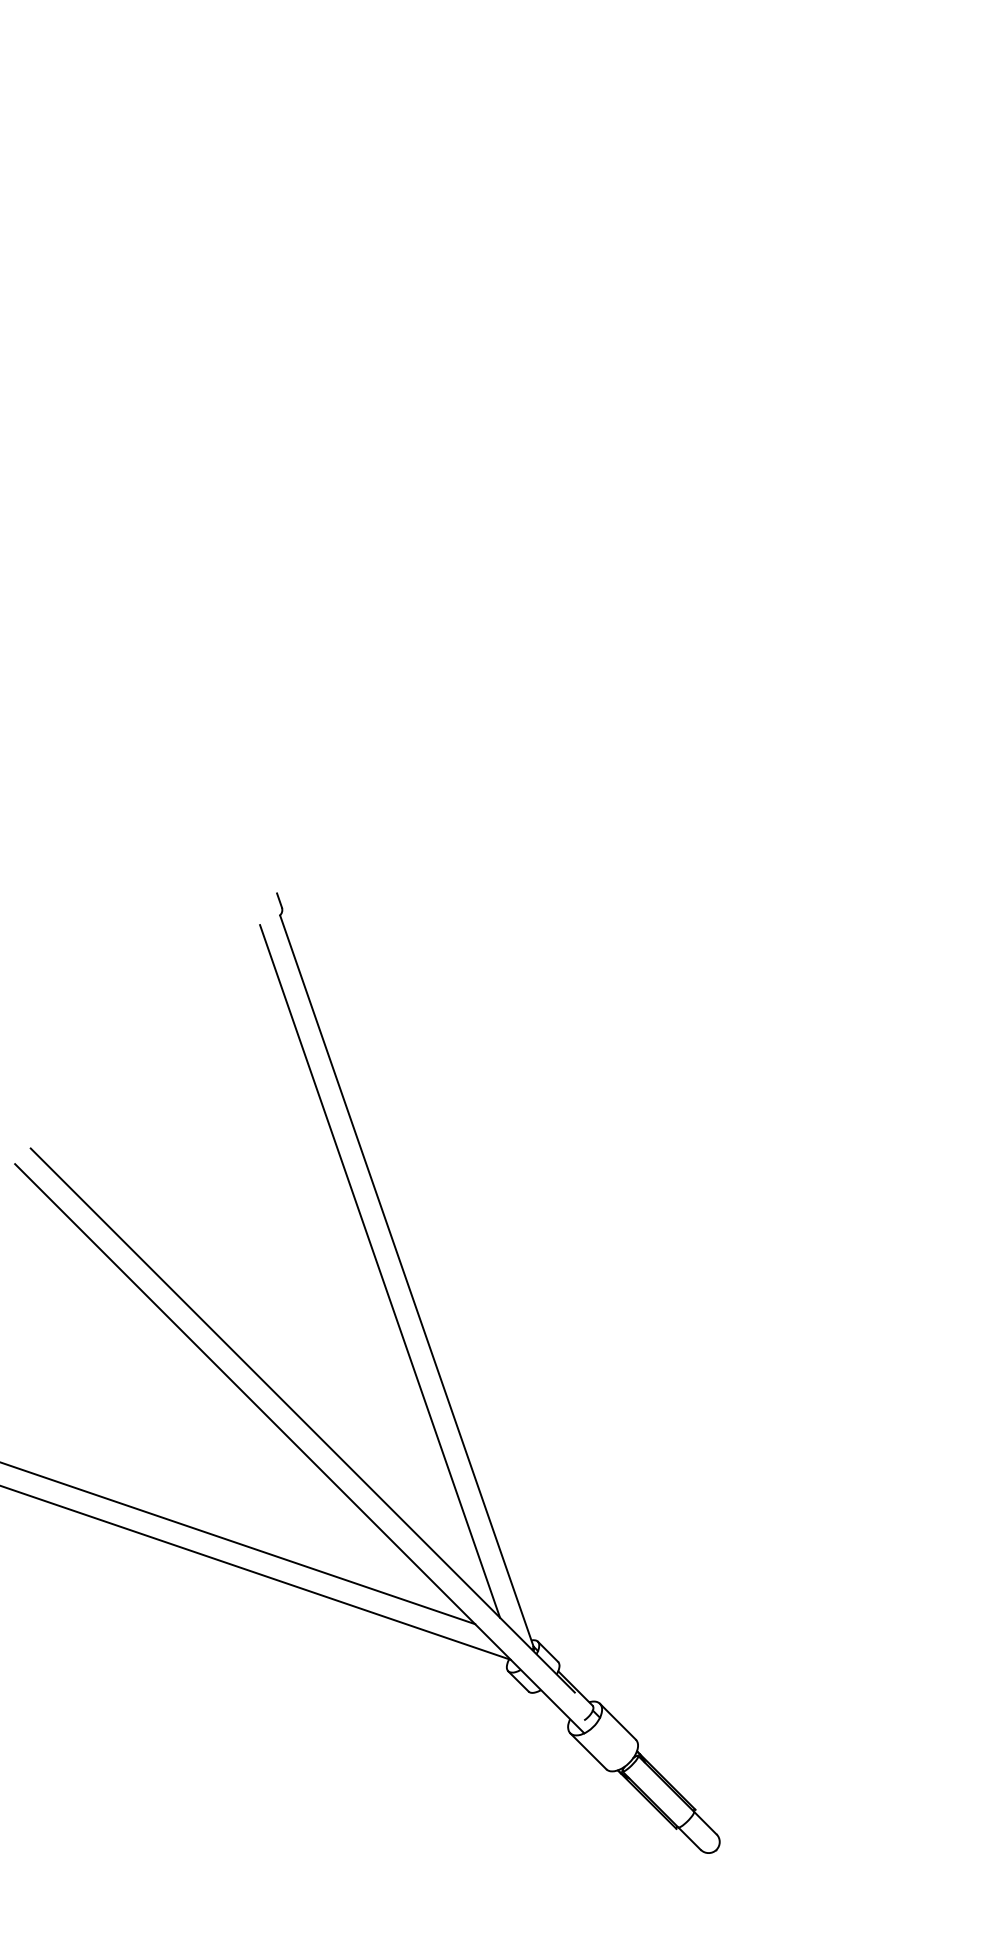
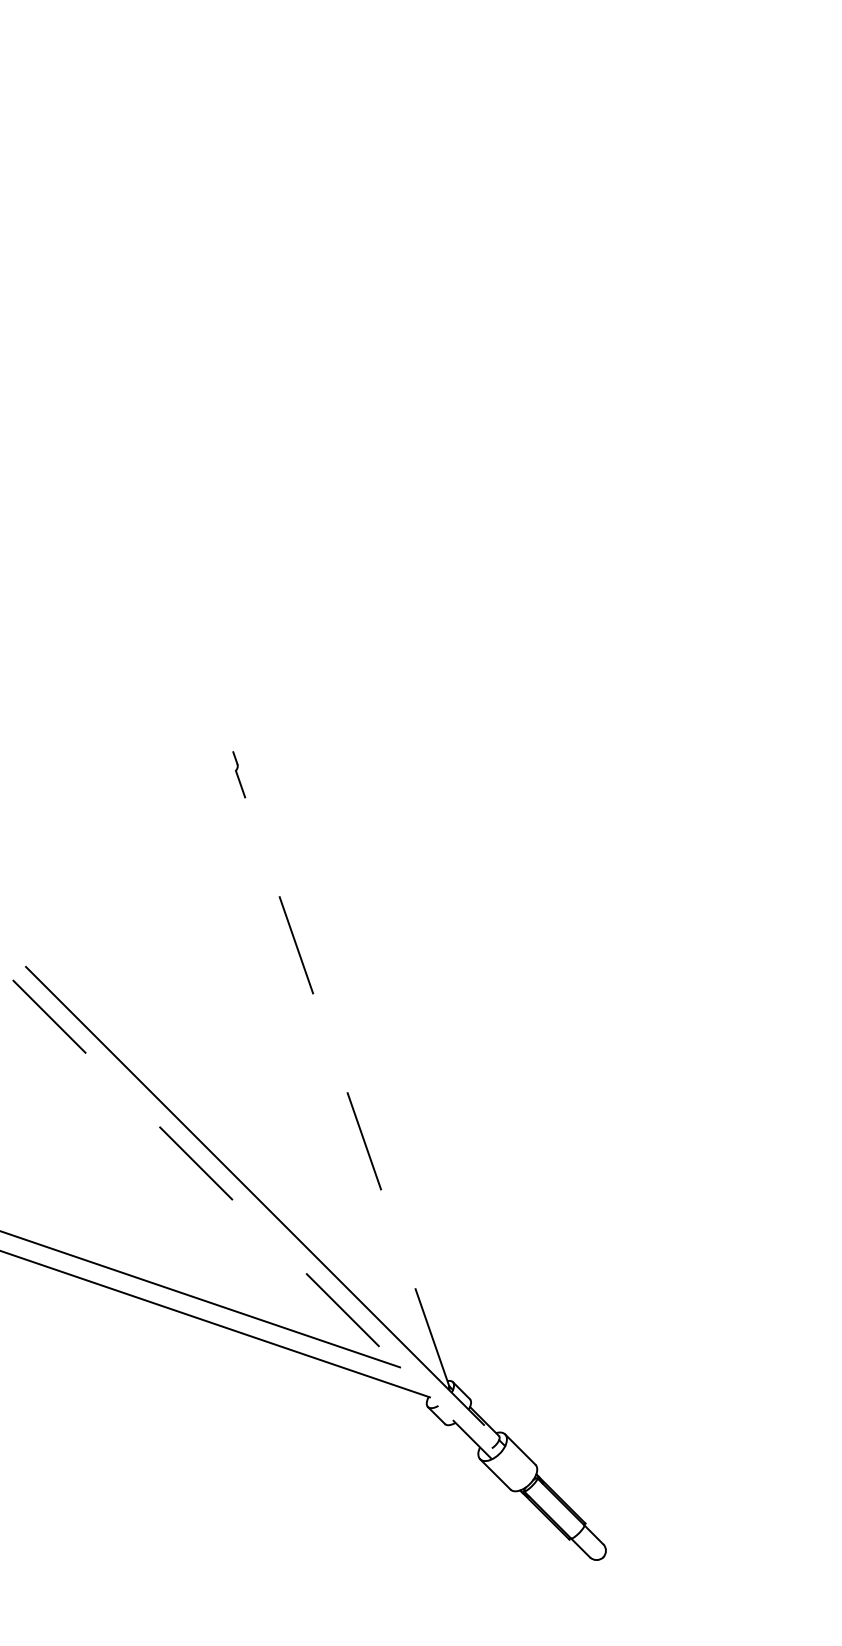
line: (380, 1271) -> (320, 1070), removed
line: (406, 1281) -> (342, 1078), solid -> dashed
line: (299, 1448) -> (252, 1219), solid -> dashed

